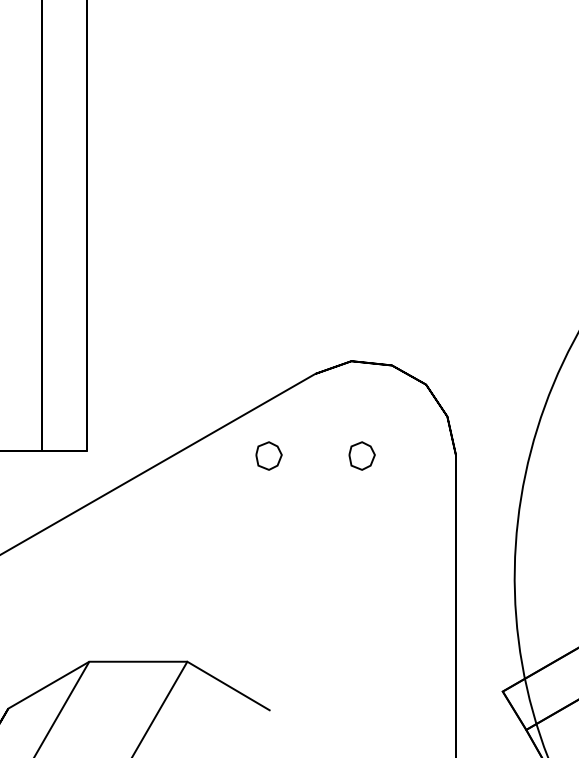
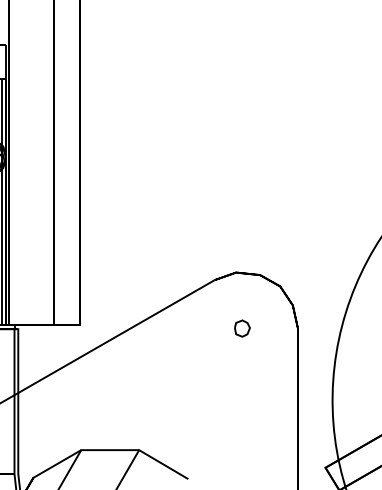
part: (269, 455) -> (187, 328), removed

